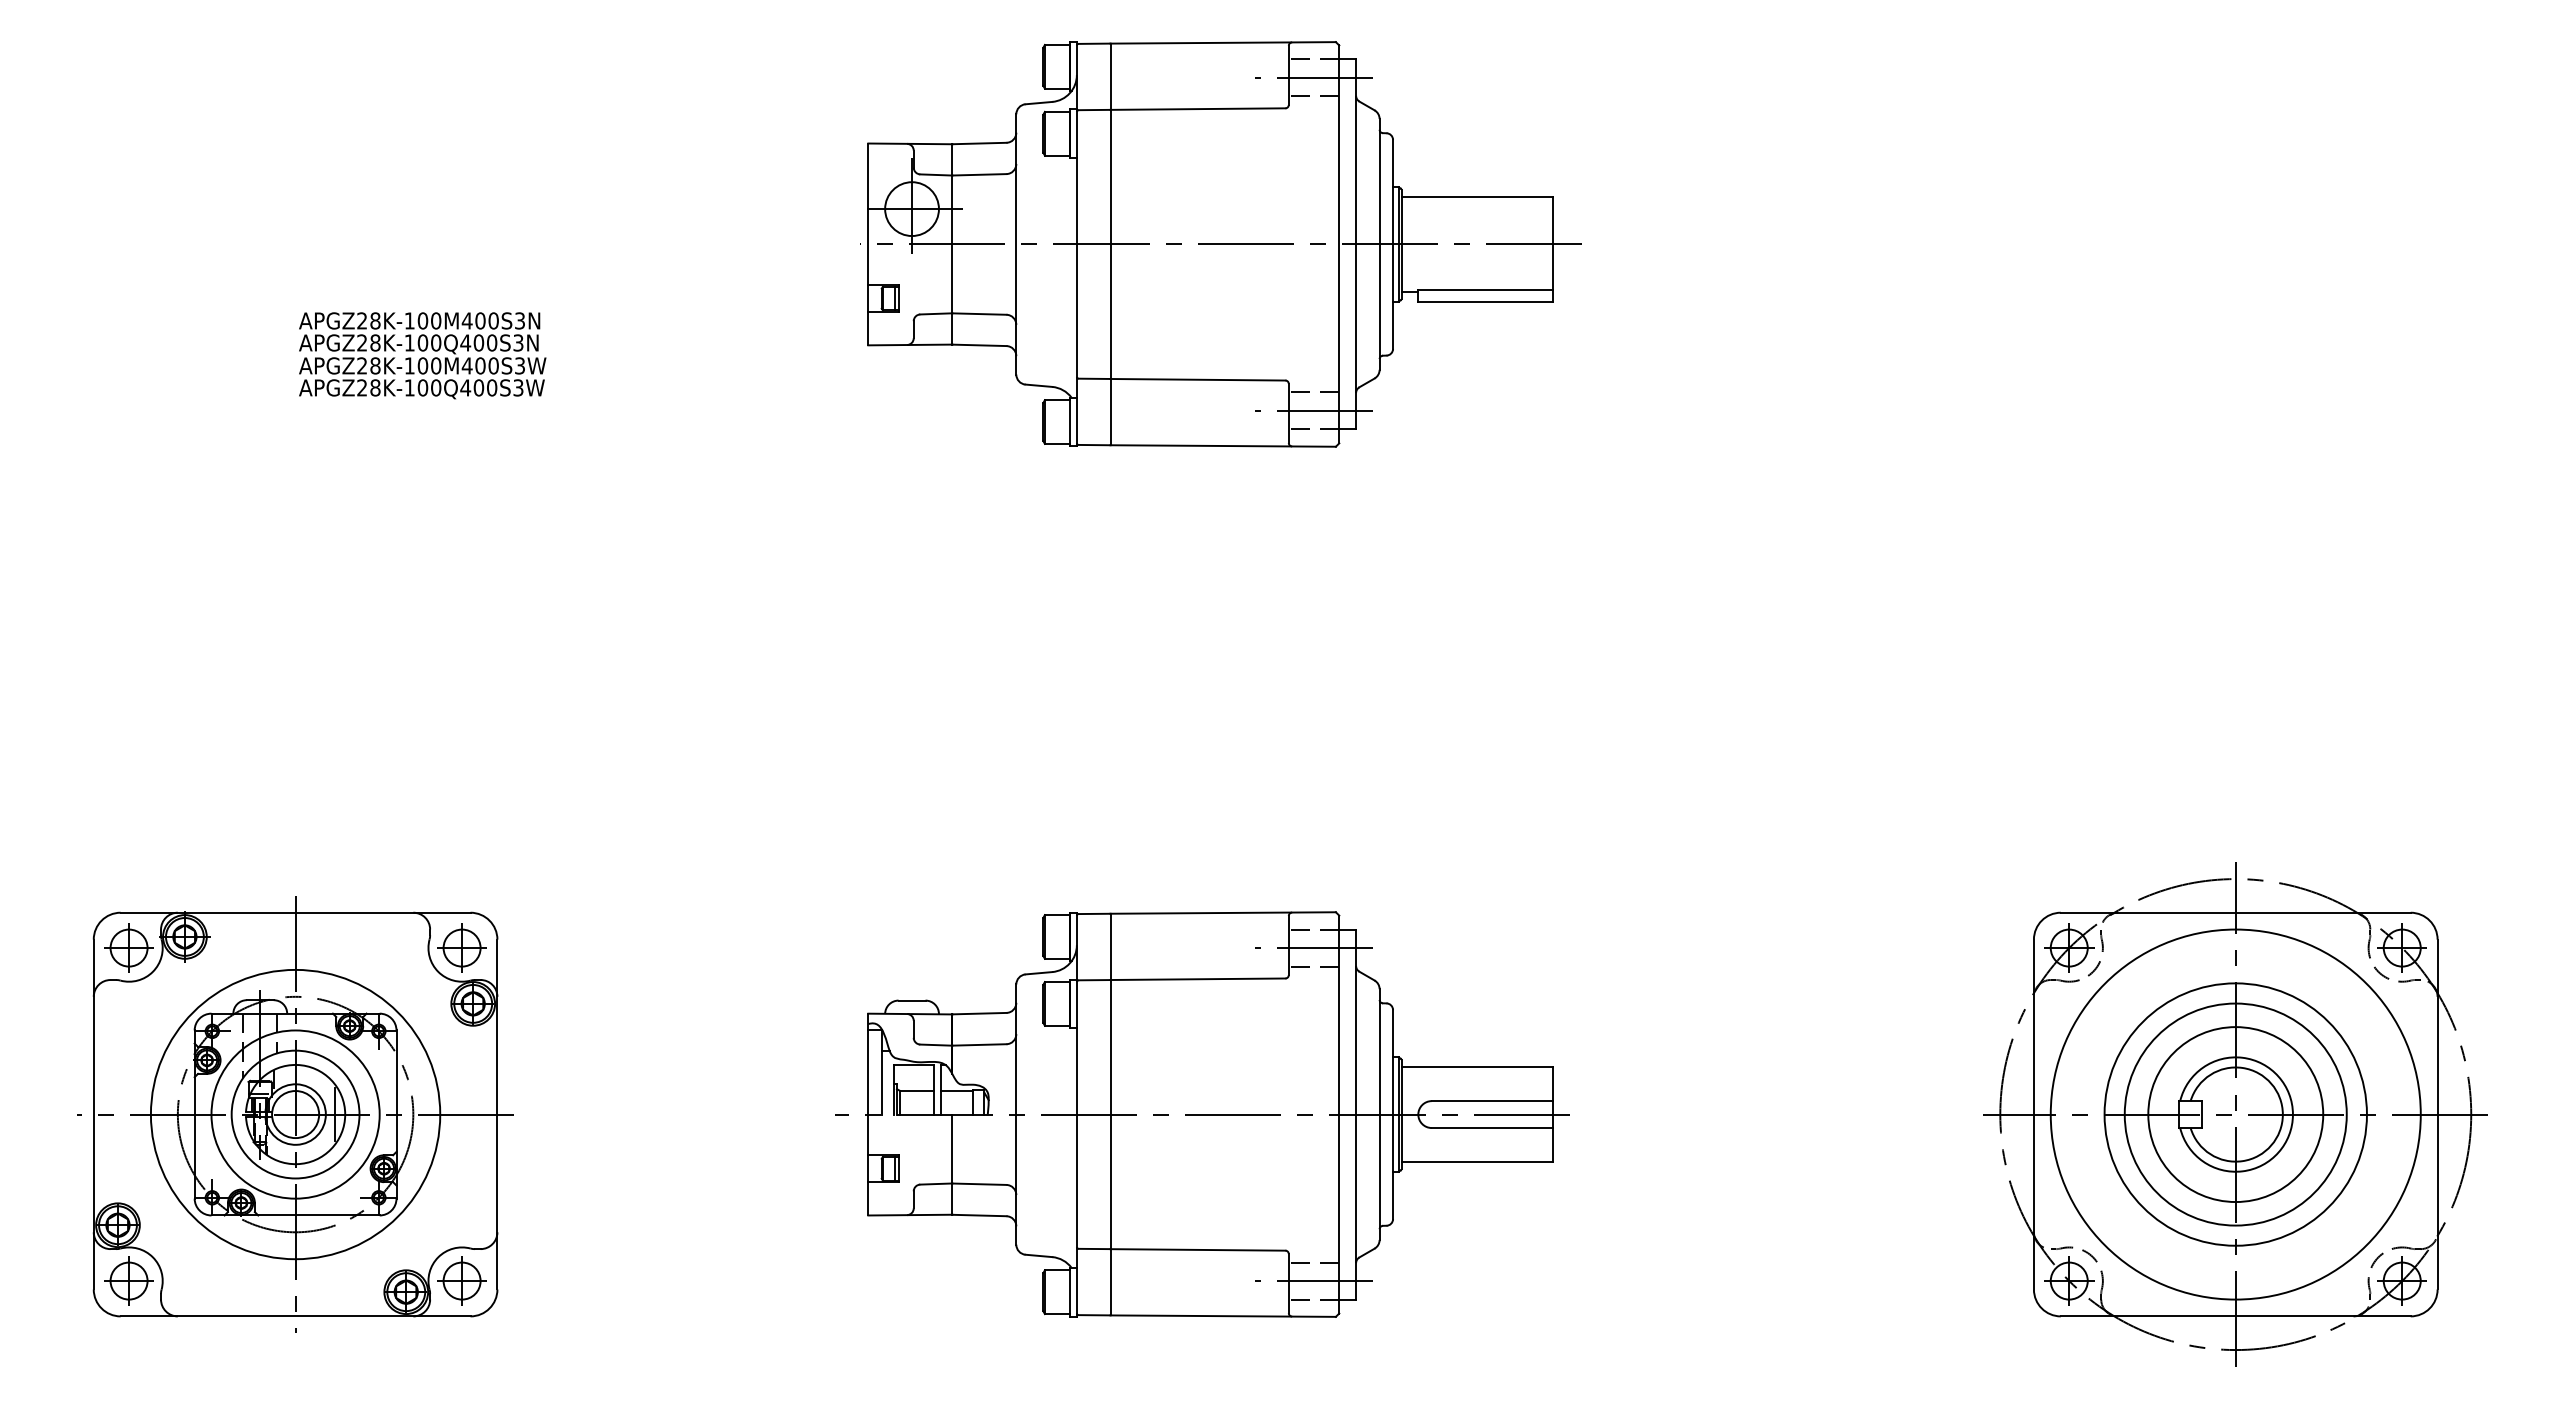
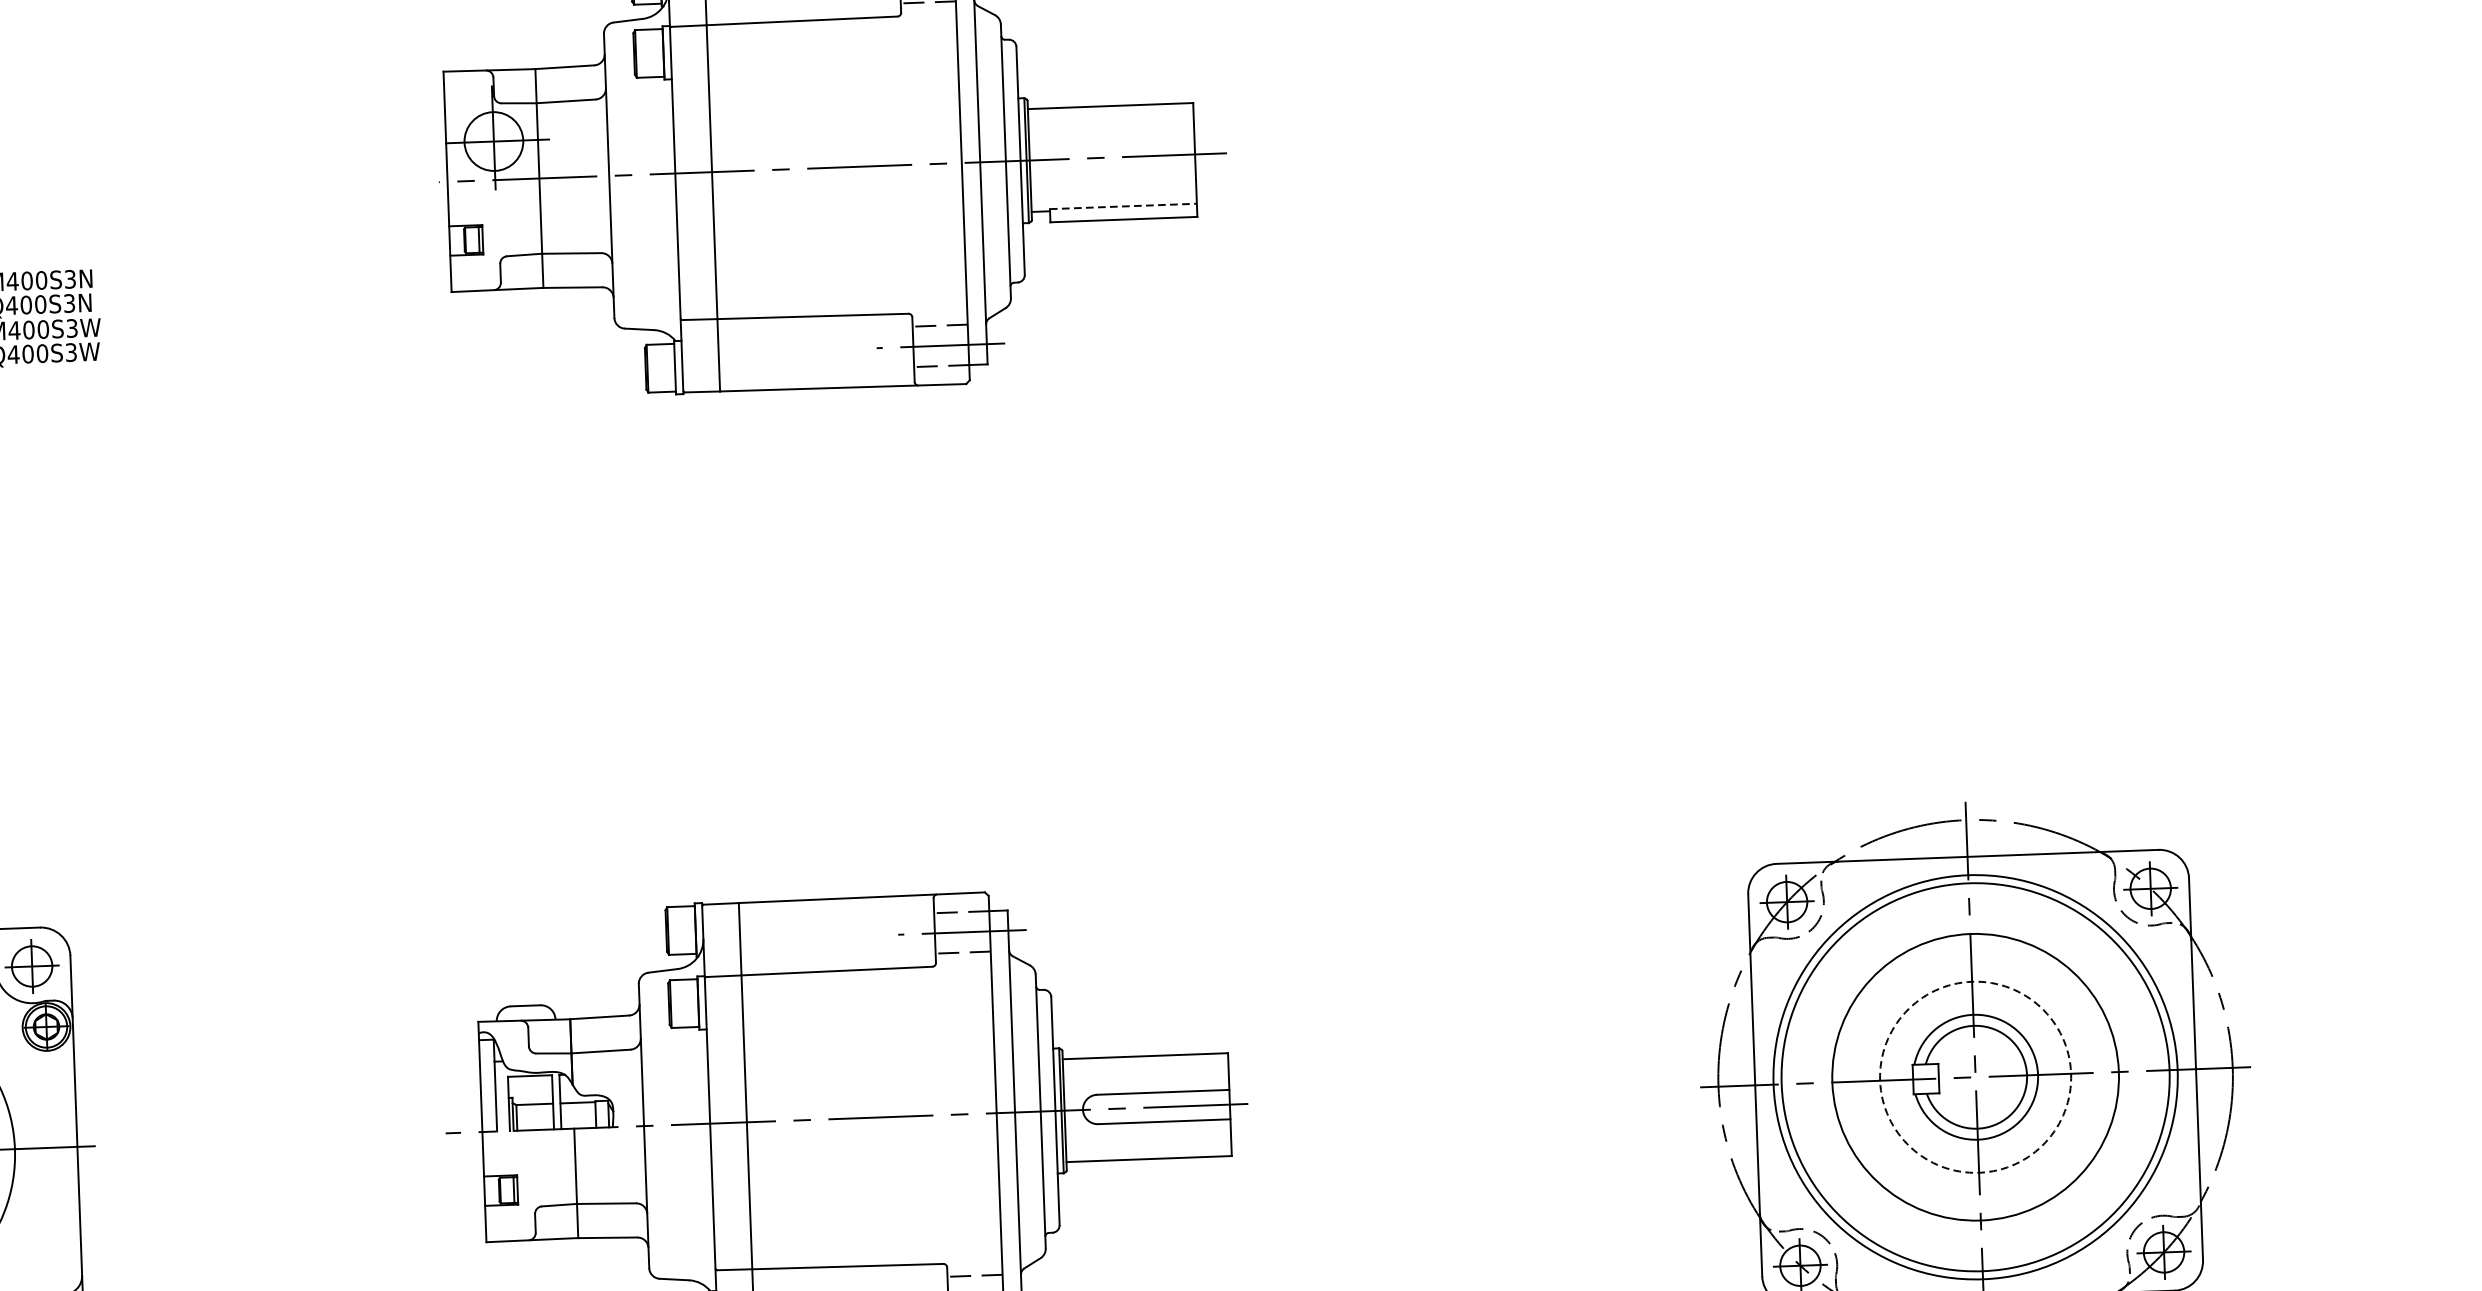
line: (1486, 289) -> (1124, 206), solid -> dashed
circle: (2235, 1114) -> (1975, 1077), size x1.6
circle: (2235, 1114) -> (1975, 1077), solid -> dashed

